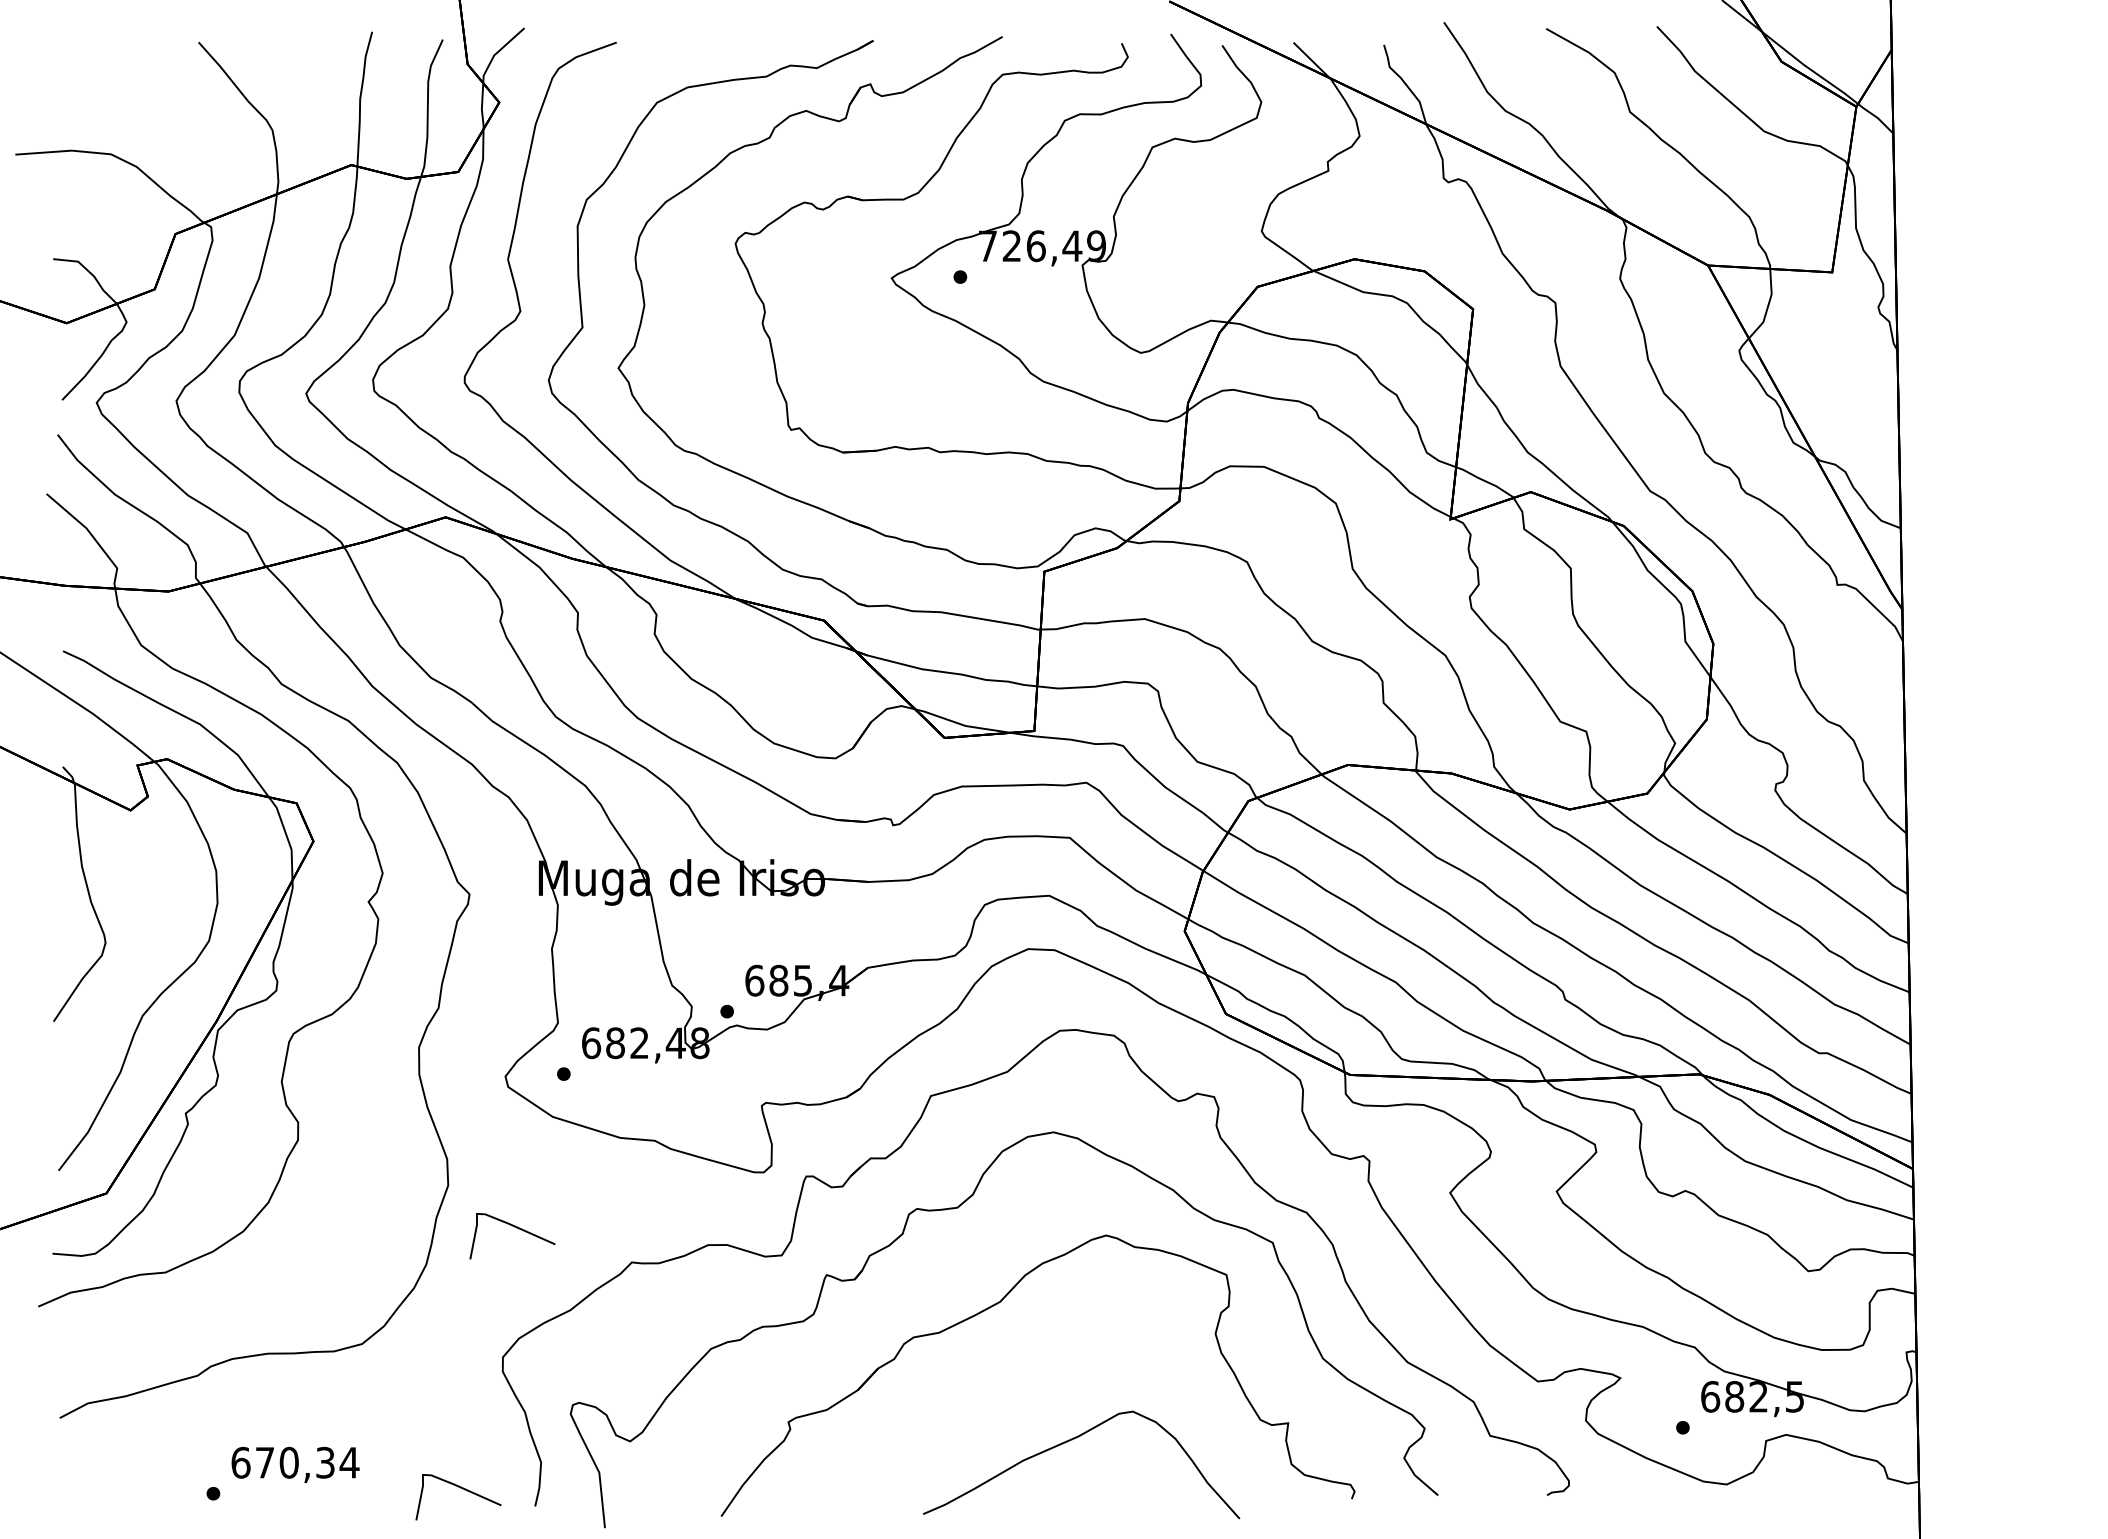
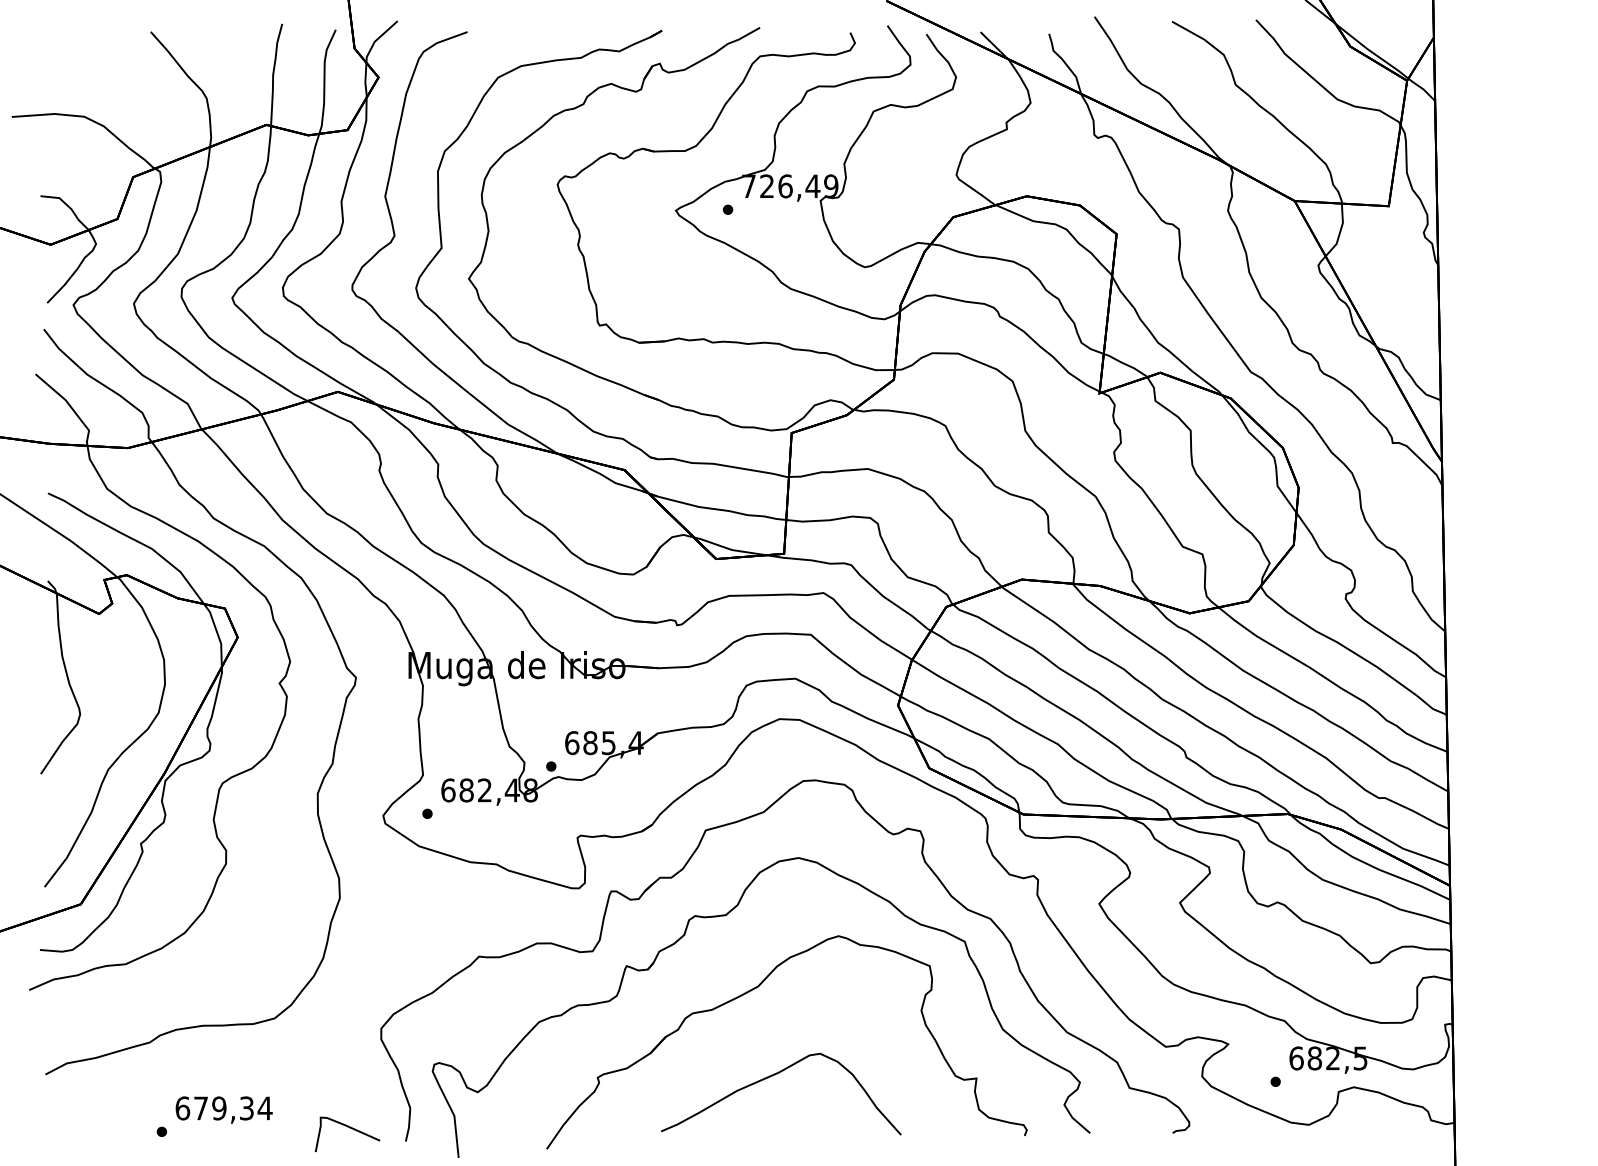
curve: (516, 1228) -> (391, 930), removed
curve: (1072, 1440) -> (774, 1075), moved
text: (288, 1462) -> (218, 1108), 670,34 -> 679,34

